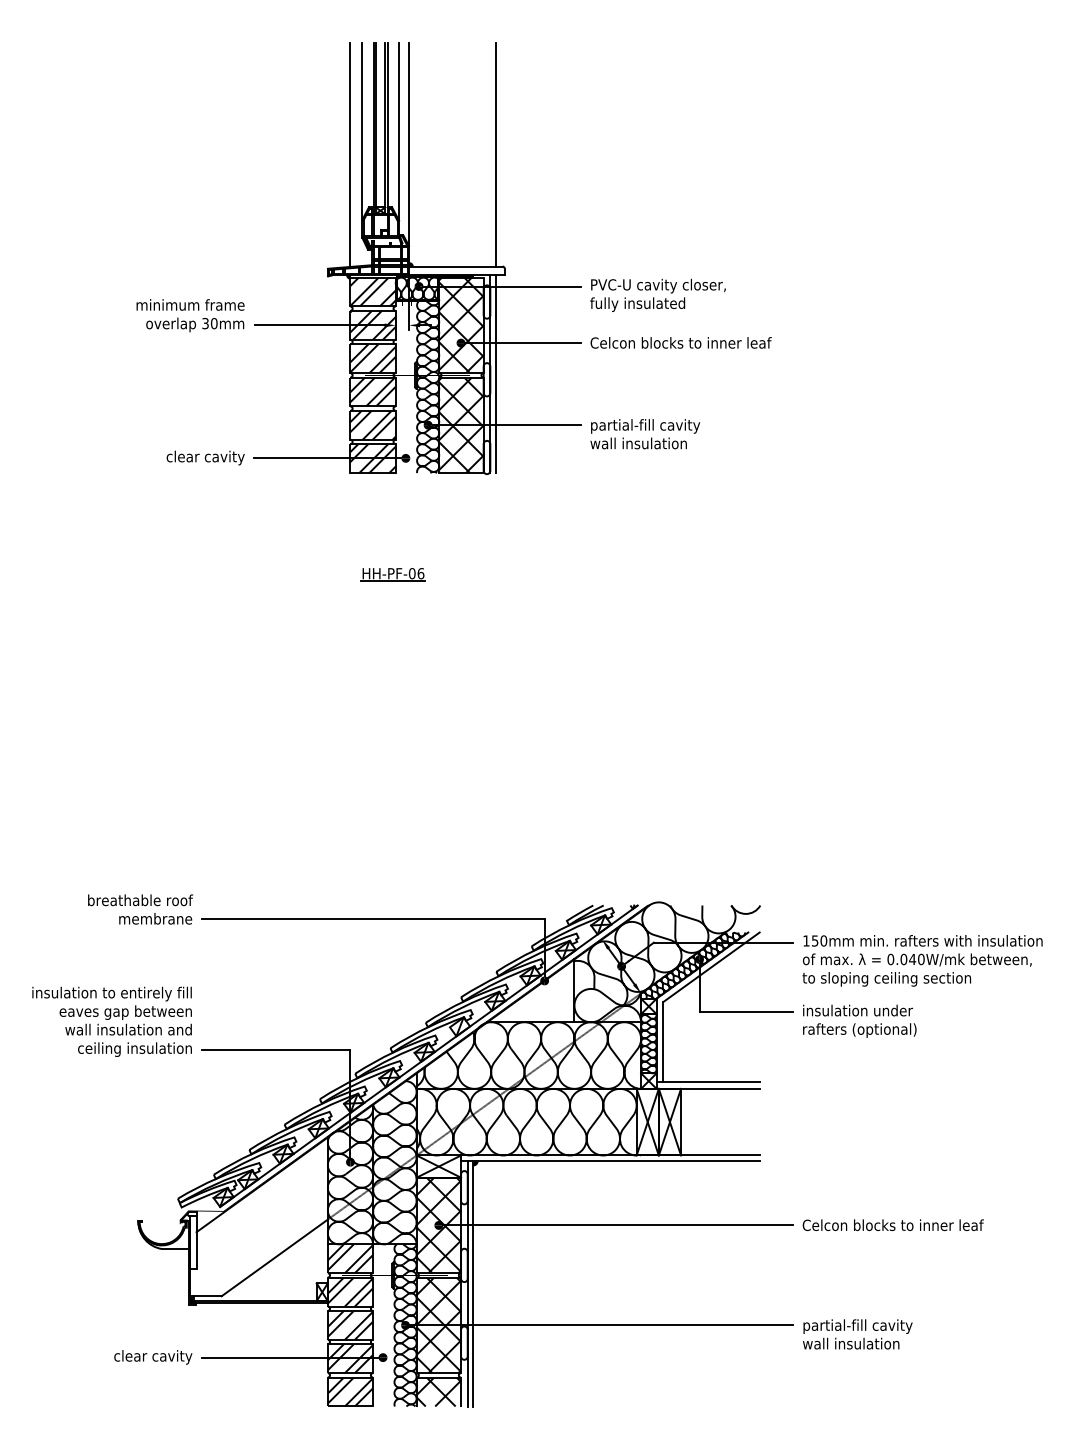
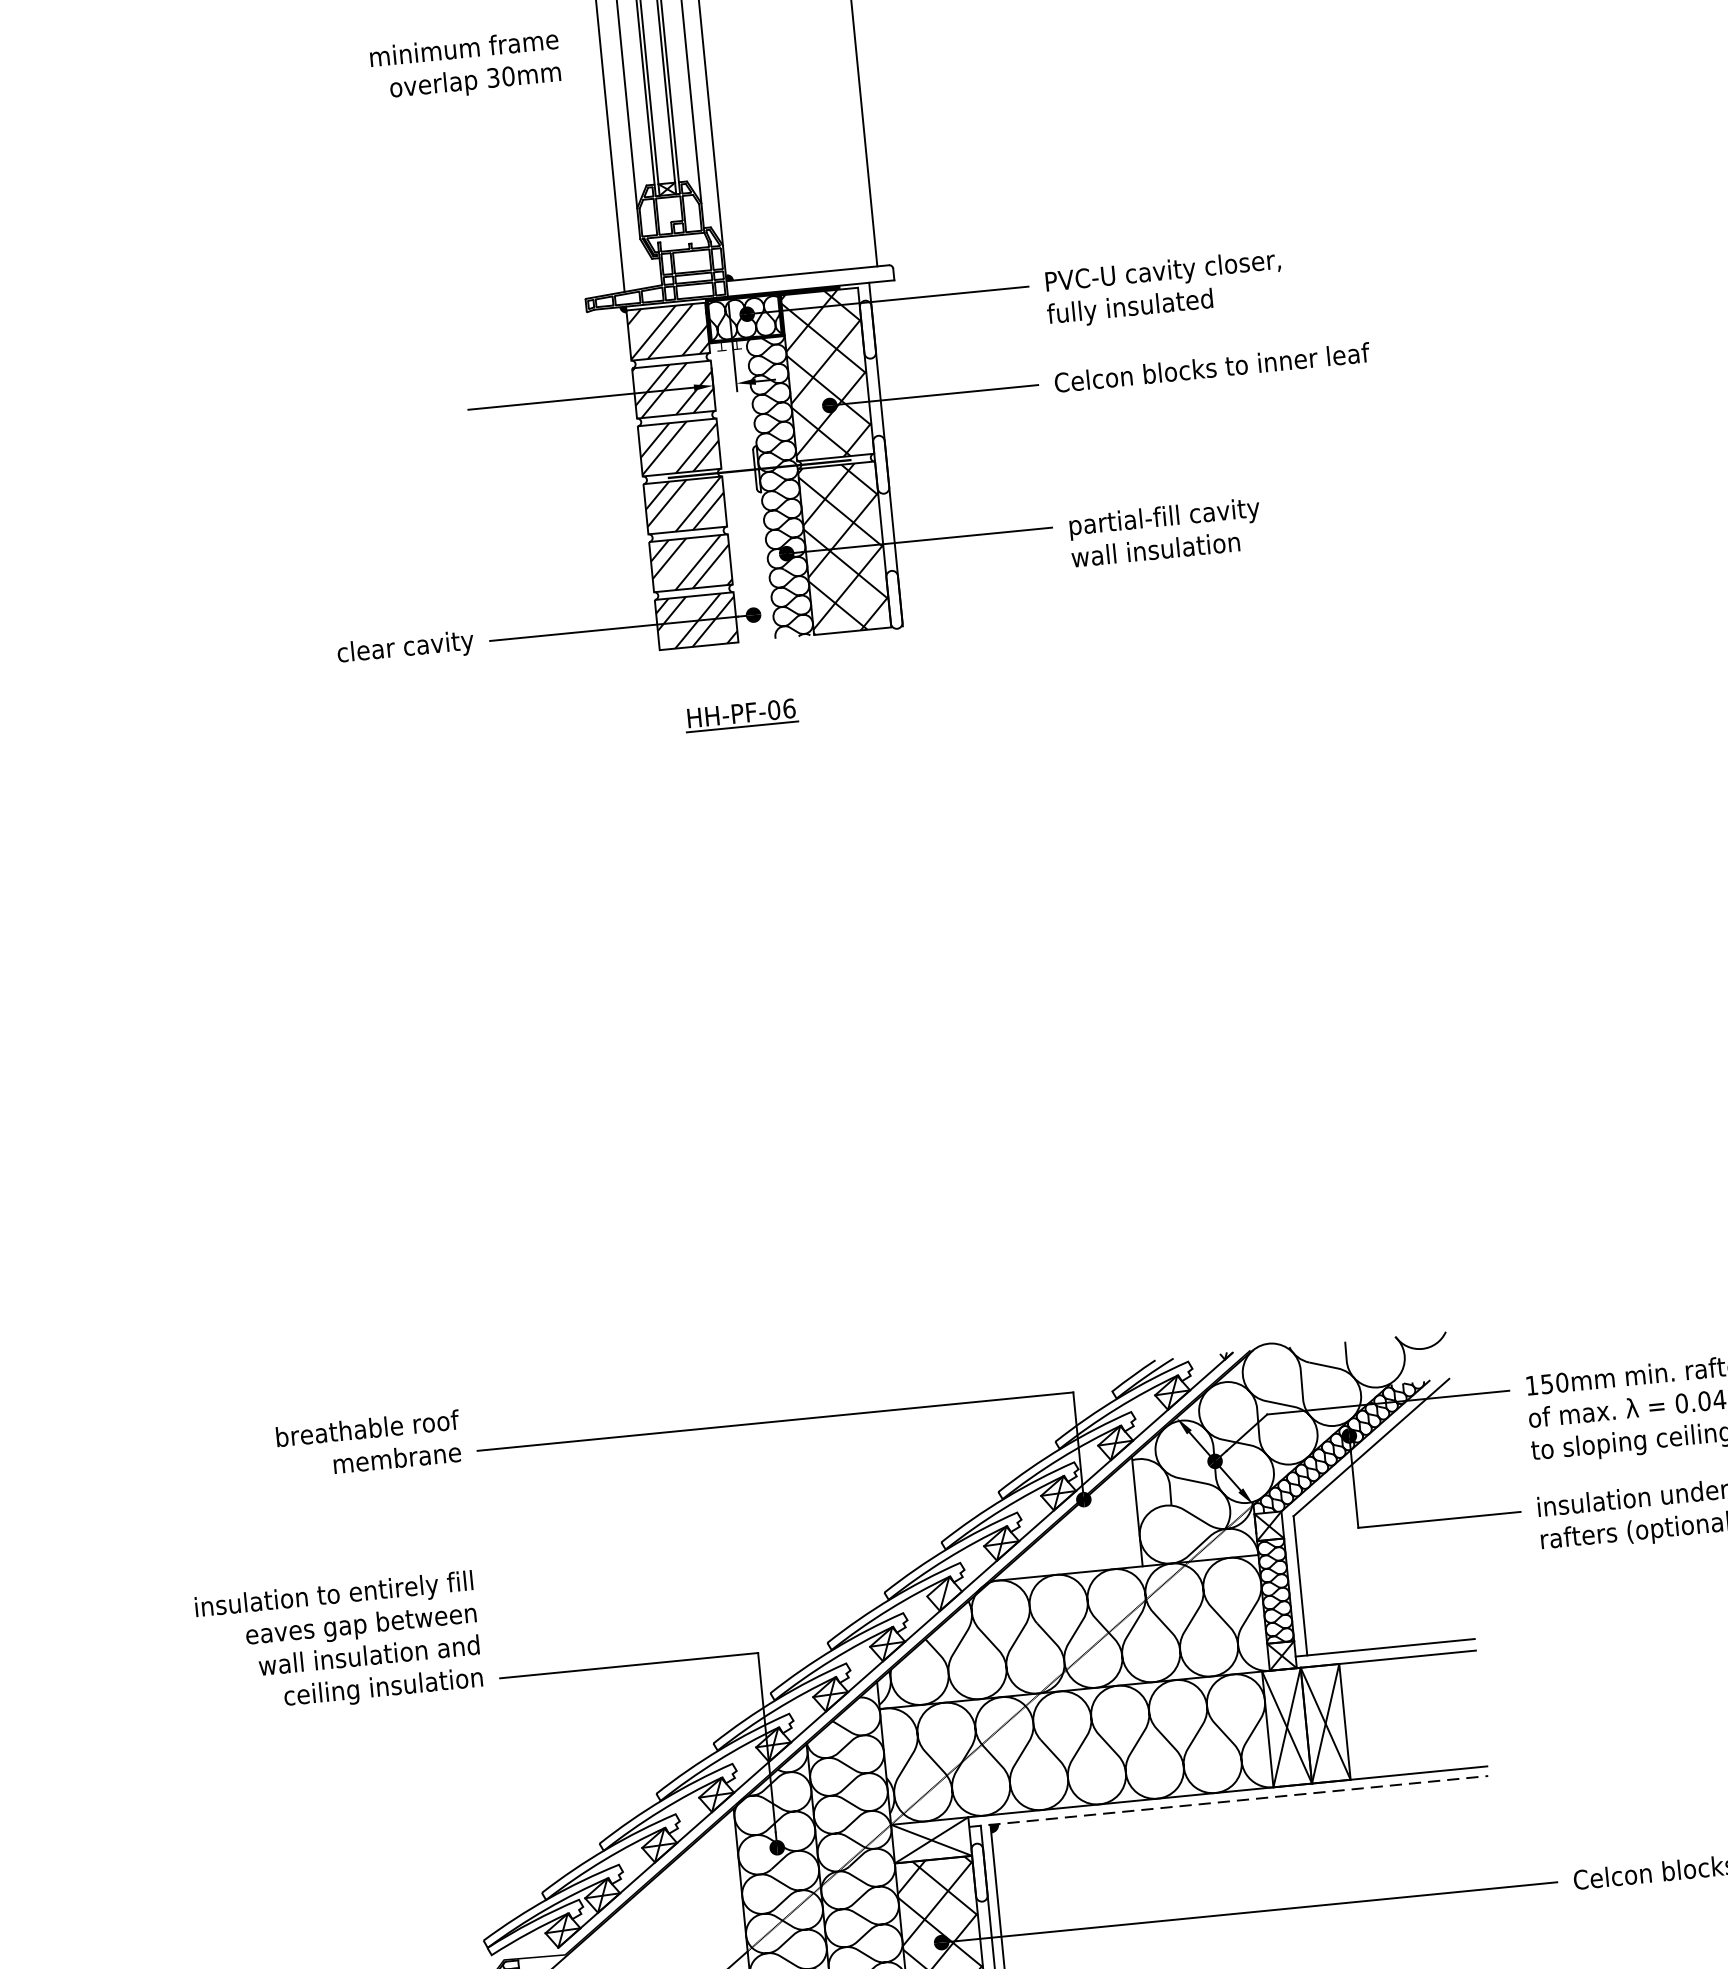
text: (190, 315) -> (465, 66), moved
line: (495, 374) -> (895, 454), removed
part: (392, 574) -> (739, 714), moved
line: (610, 1161) -> (1229, 1802), solid -> dashed

